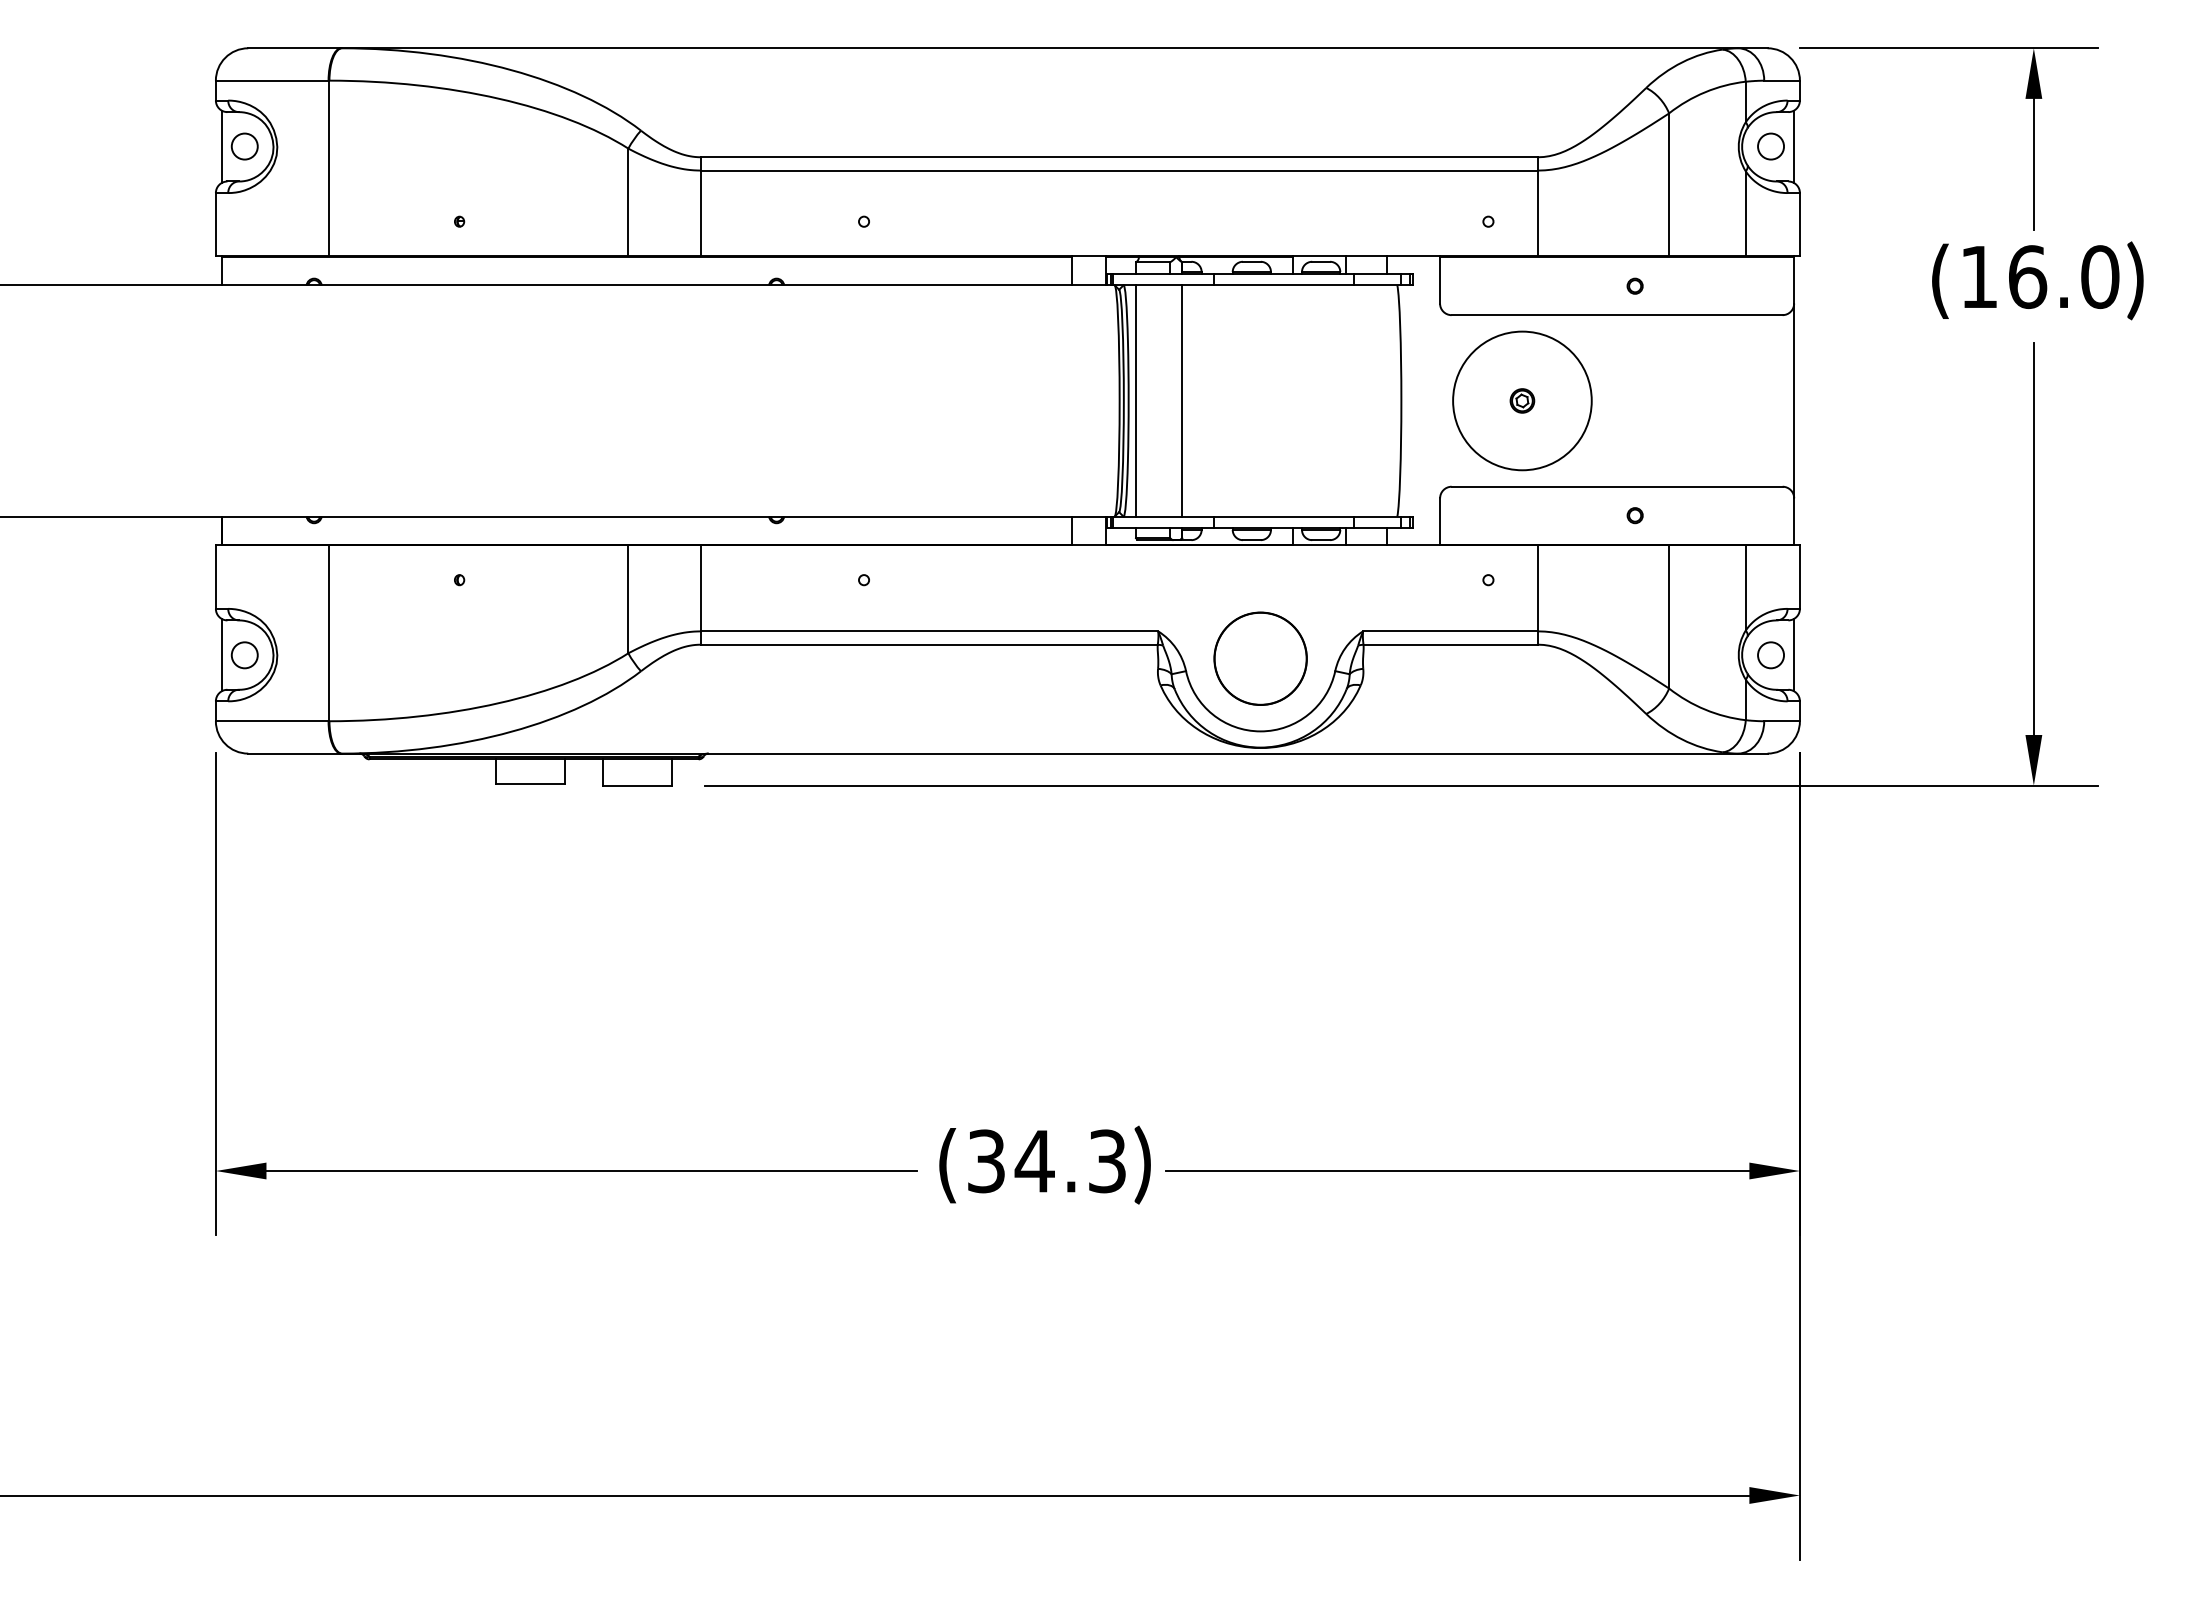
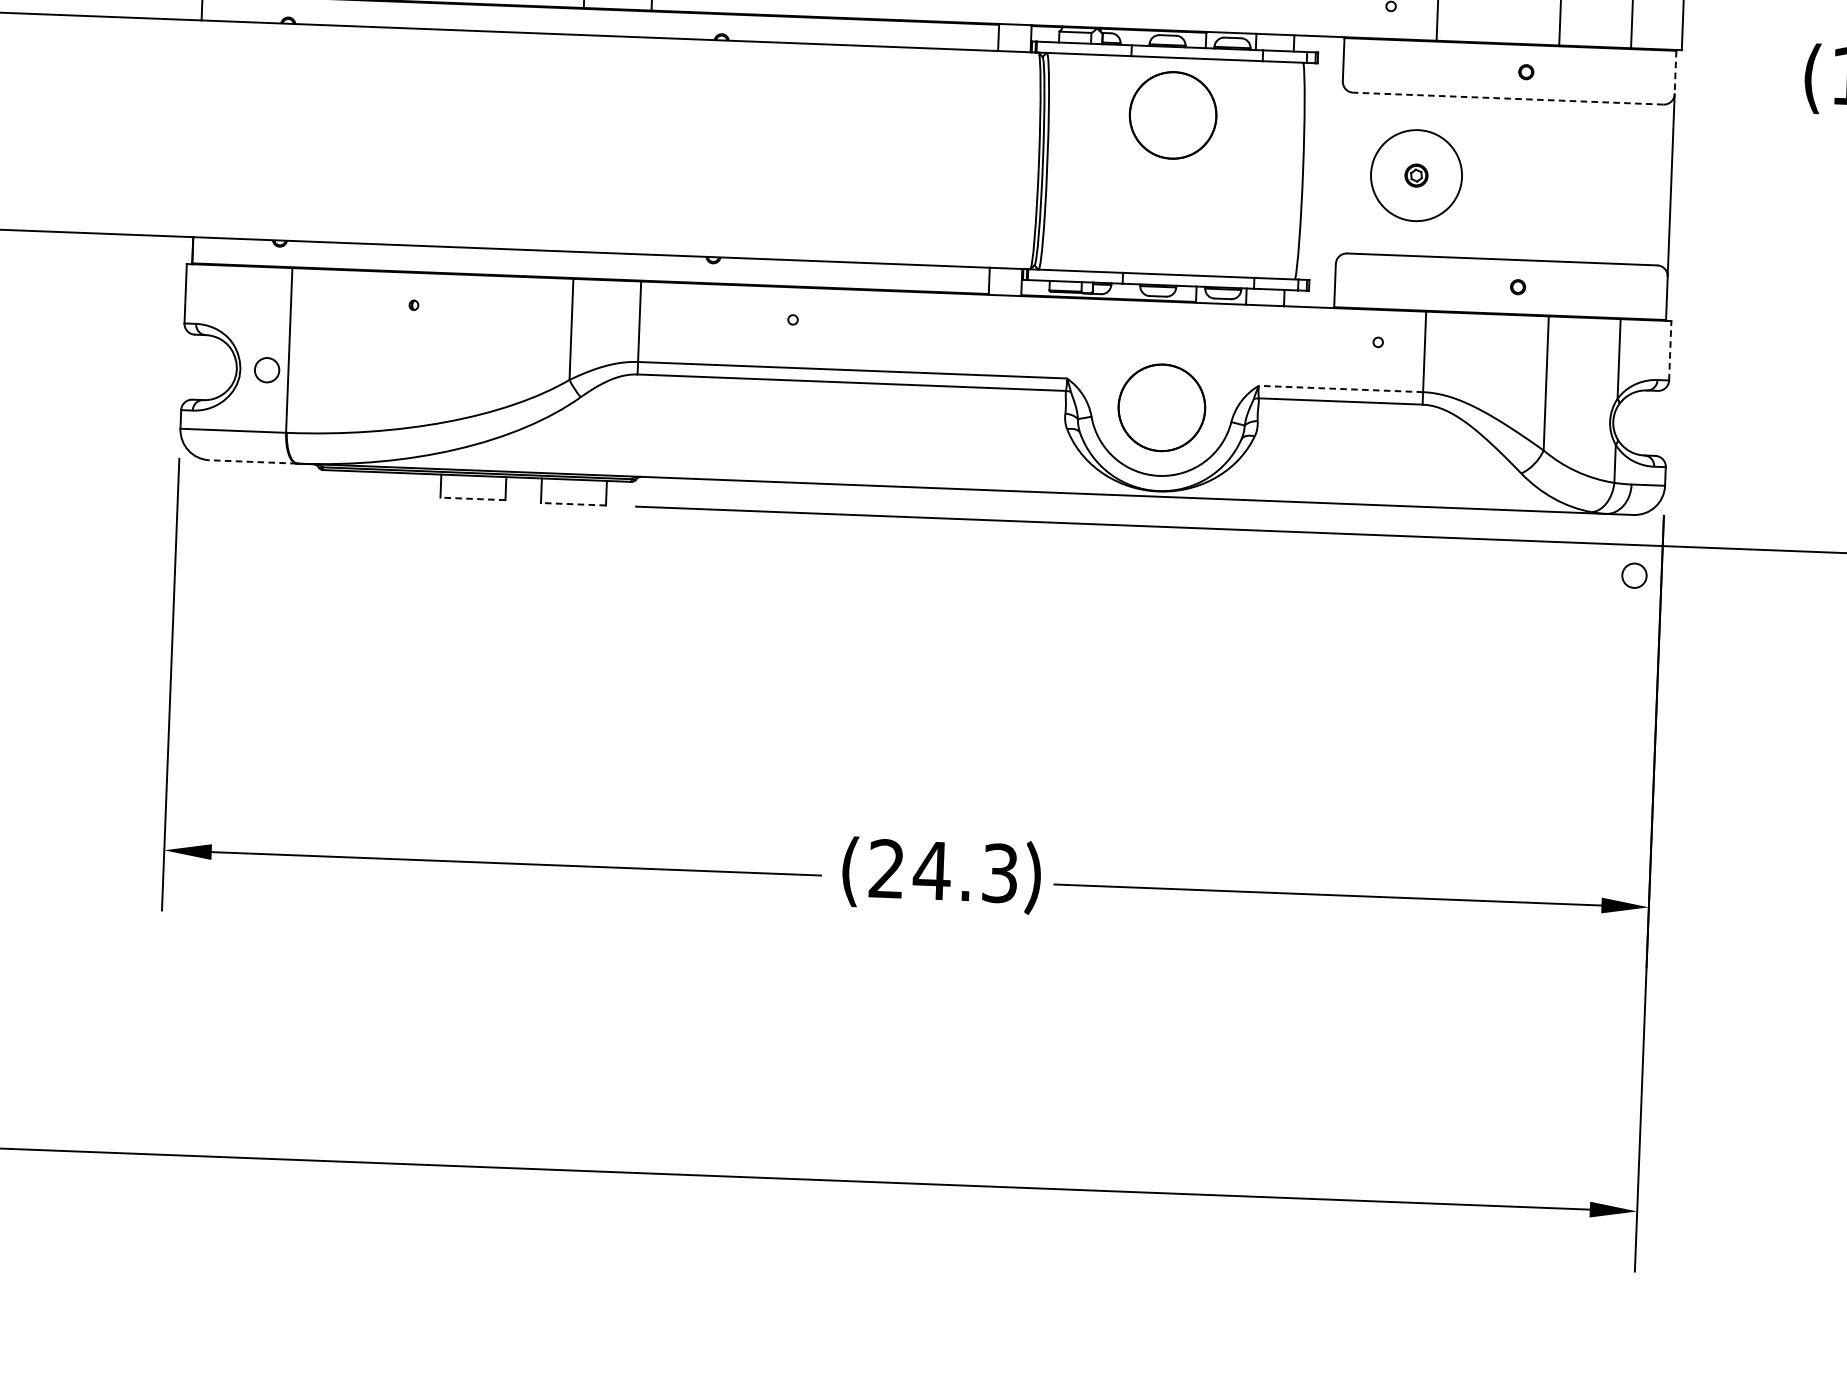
line: (1794, 280) -> (1675, 72), solid -> dashed
line: (1616, 315) -> (1507, 98), solid -> dashed
circle: (1260, 346) -> (1173, 115), added
line: (1136, 400) -> (1054, 161), removed
line: (1182, 400) -> (1097, 162), removed
circle: (1522, 400) -> (1416, 175), size x0.7
line: (1799, 577) -> (1669, 351), solid -> dashed
line: (1450, 631) -> (1340, 389), solid -> dashed
line: (221, 654) -> (188, 366), removed
line: (1794, 654) -> (1662, 423), removed
circle: (244, 655) -> (266, 370), moved
circle: (1770, 655) -> (1633, 575), moved
line: (294, 753) -> (253, 461), solid -> dashed
line: (530, 784) -> (473, 499), solid -> dashed
line: (637, 785) -> (573, 504), solid -> dashed
text: (986, 1161) -> (886, 869), (34.3 -> (24.3

